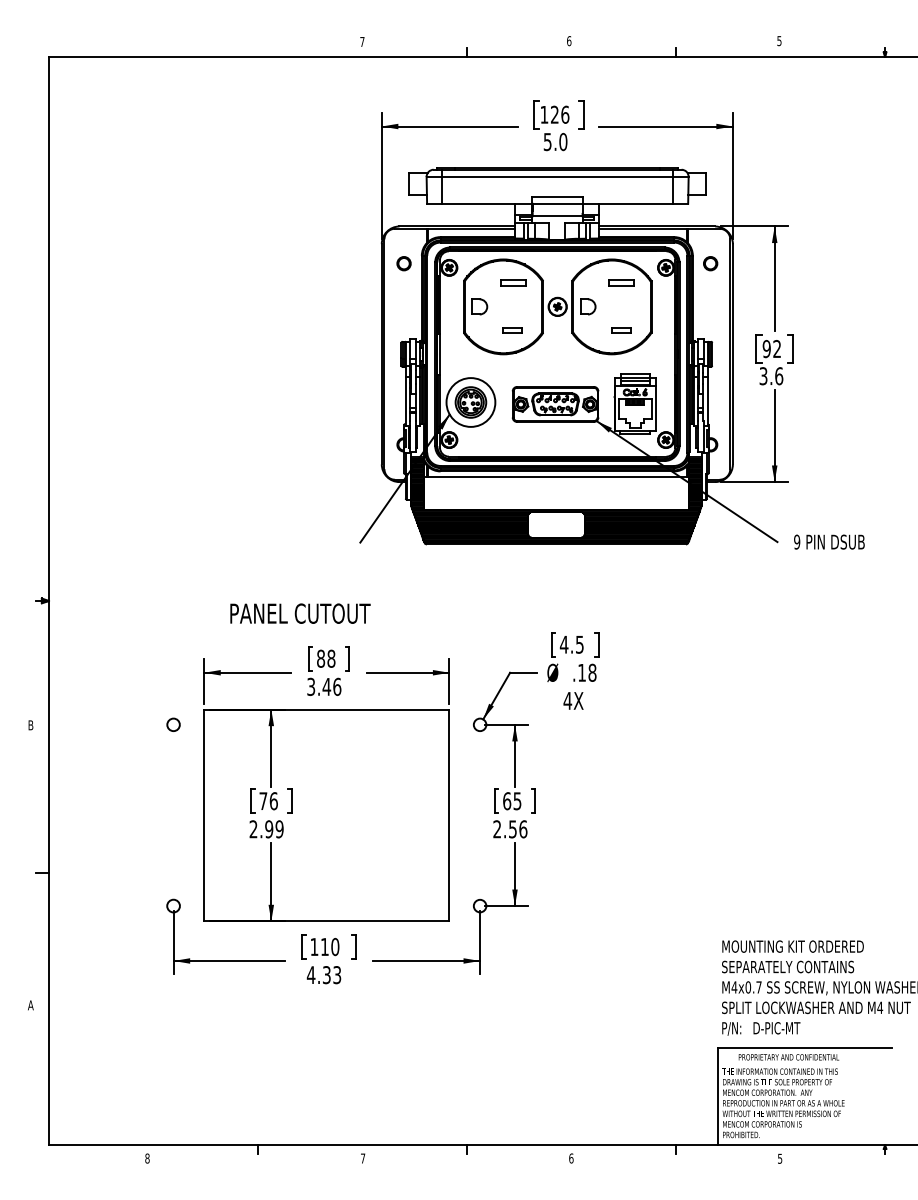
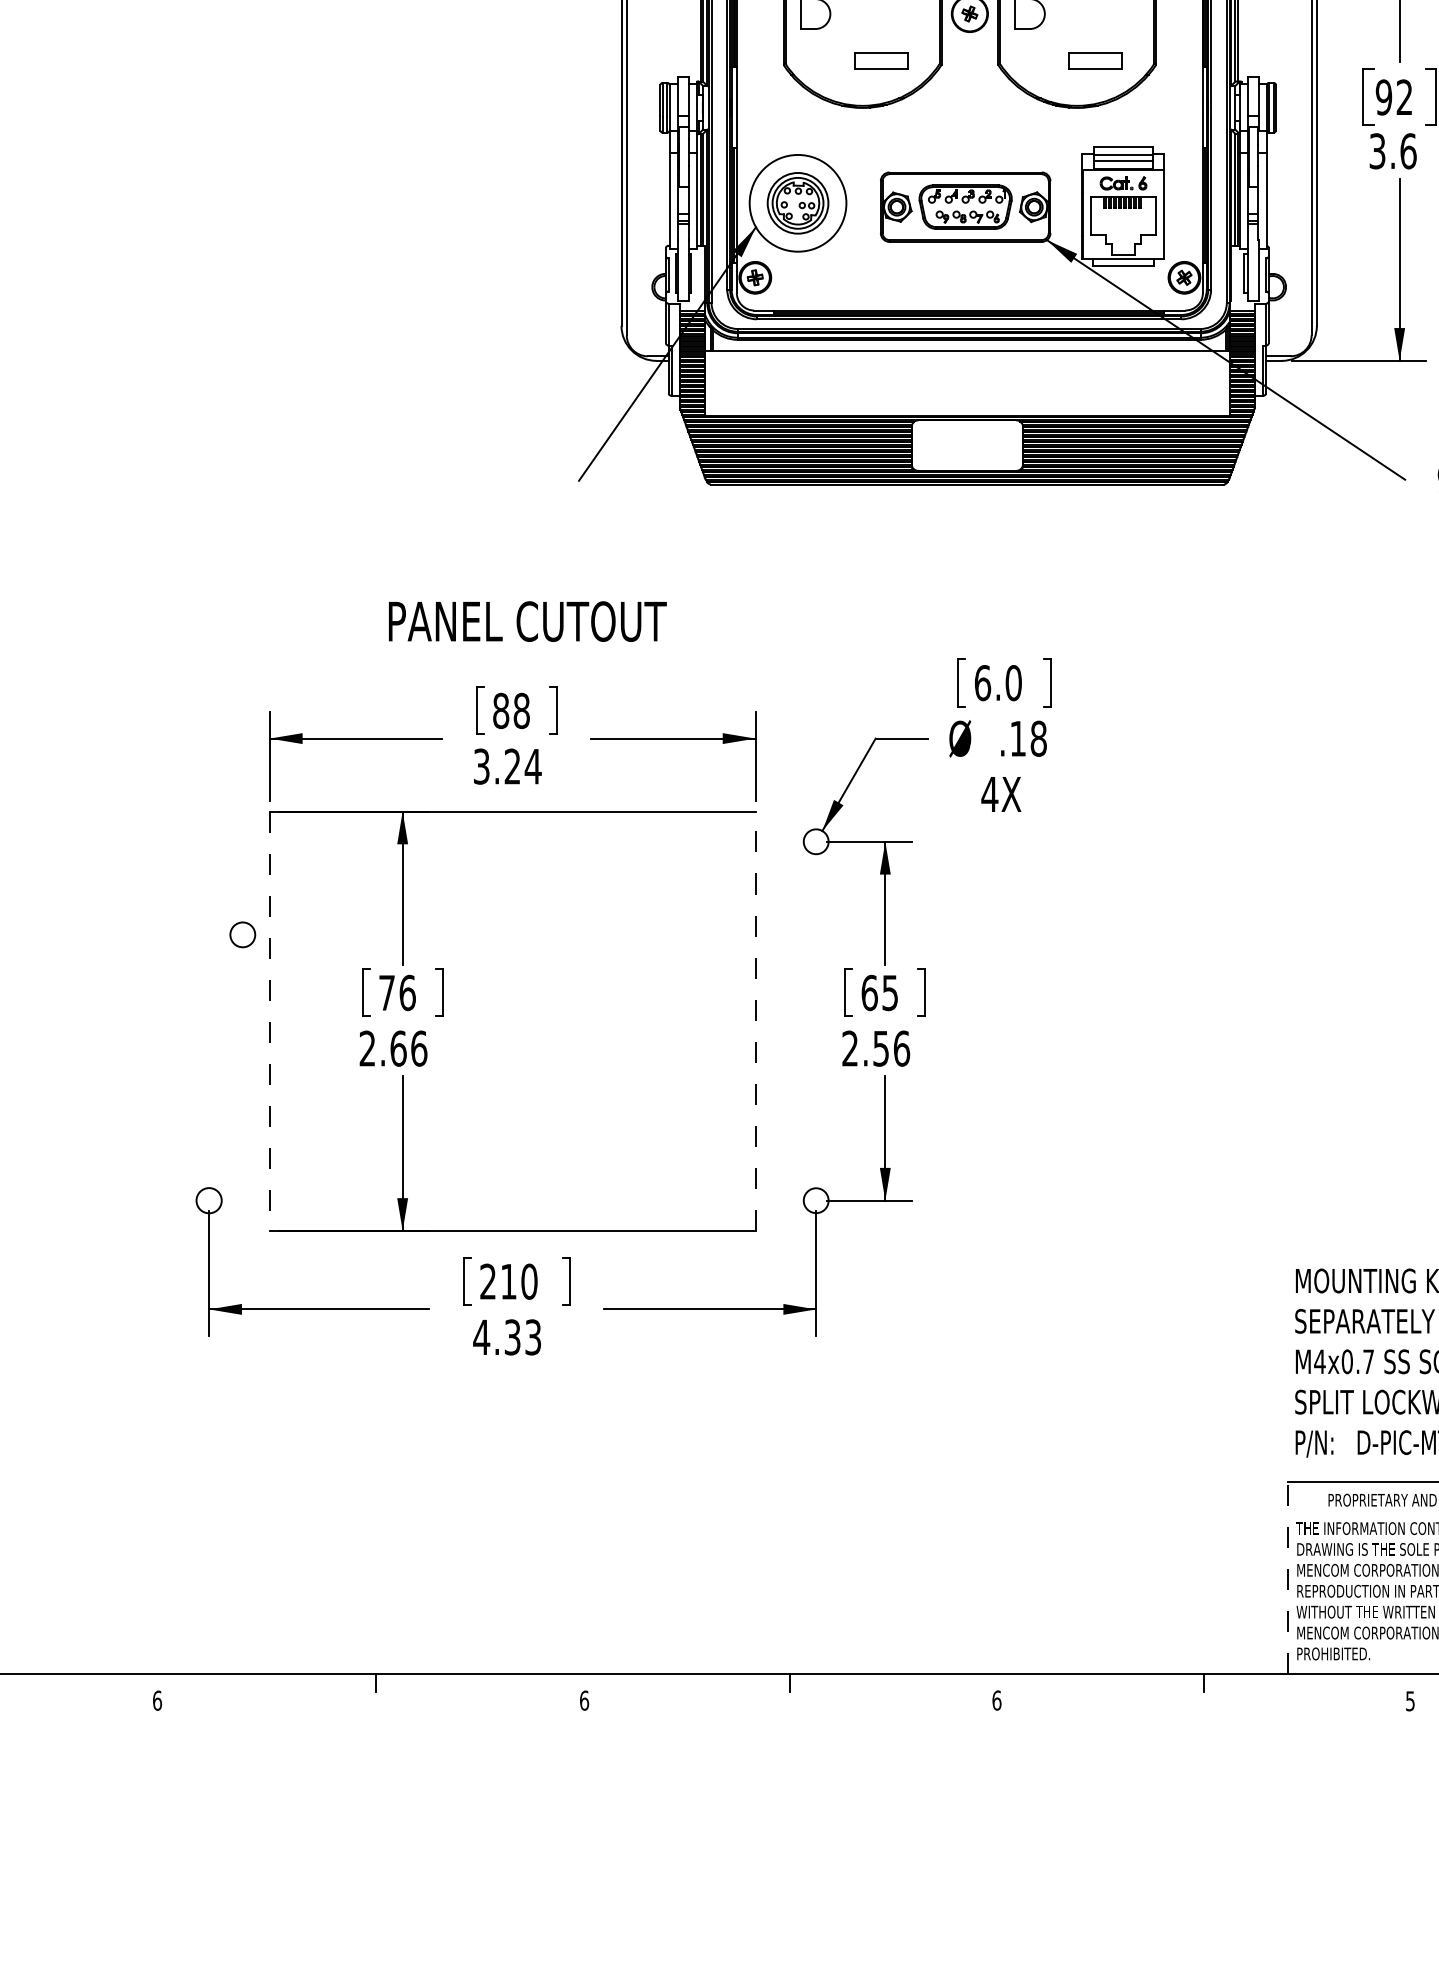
part: (512, 330) -> (880, 60), size x1.4
part: (621, 330) -> (1096, 60), size x1.4
text: (300, 613) -> (527, 621), moved
text: (571, 644) -> (997, 682), 4.5 -> 6.0
text: (331, 686) -> (521, 765), 3.46 -> 3.24
circle: (173, 724) -> (242, 934), moved
line: (204, 815) -> (270, 1021), solid -> dashed
line: (449, 815) -> (755, 1021), solid -> dashed
text: (274, 829) -> (408, 1049), 2.99 -> 2.66
text: (314, 946) -> (488, 1280), 110 -> 210
line: (718, 1096) -> (1288, 1577), solid -> dashed
text: (147, 1158) -> (157, 1700), 8 -> 6
text: (362, 1158) -> (583, 1700), 7 -> 6

